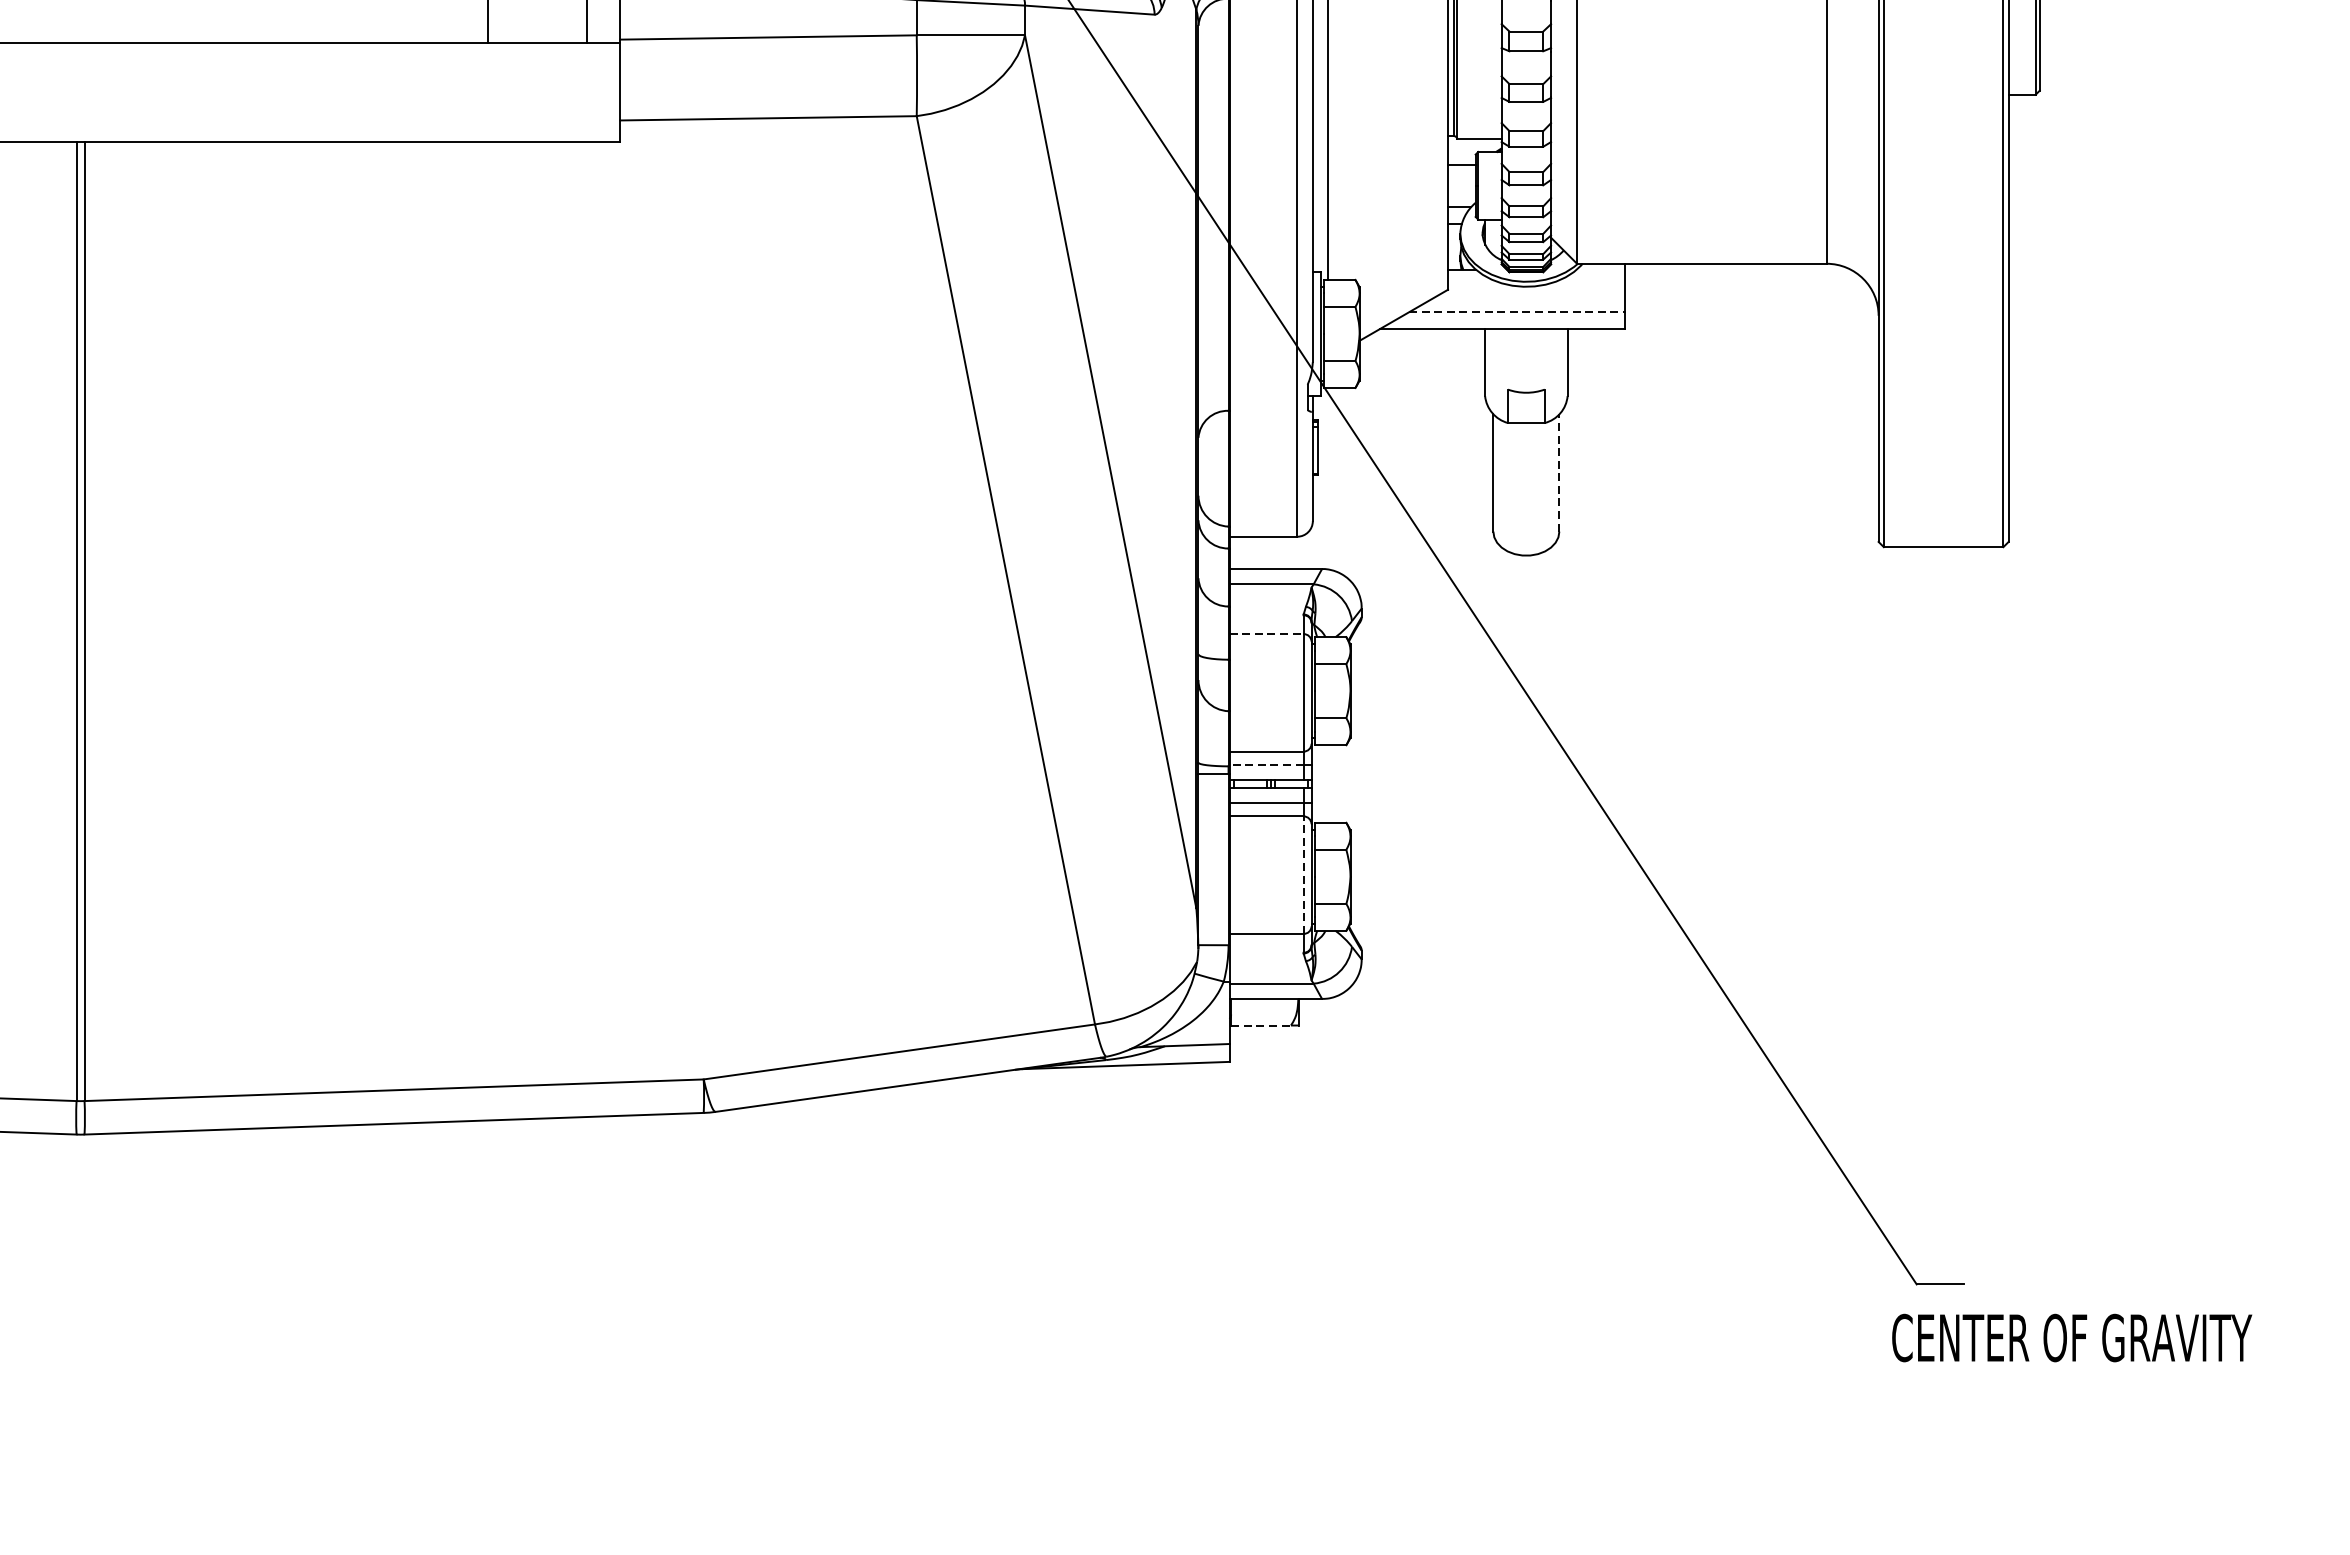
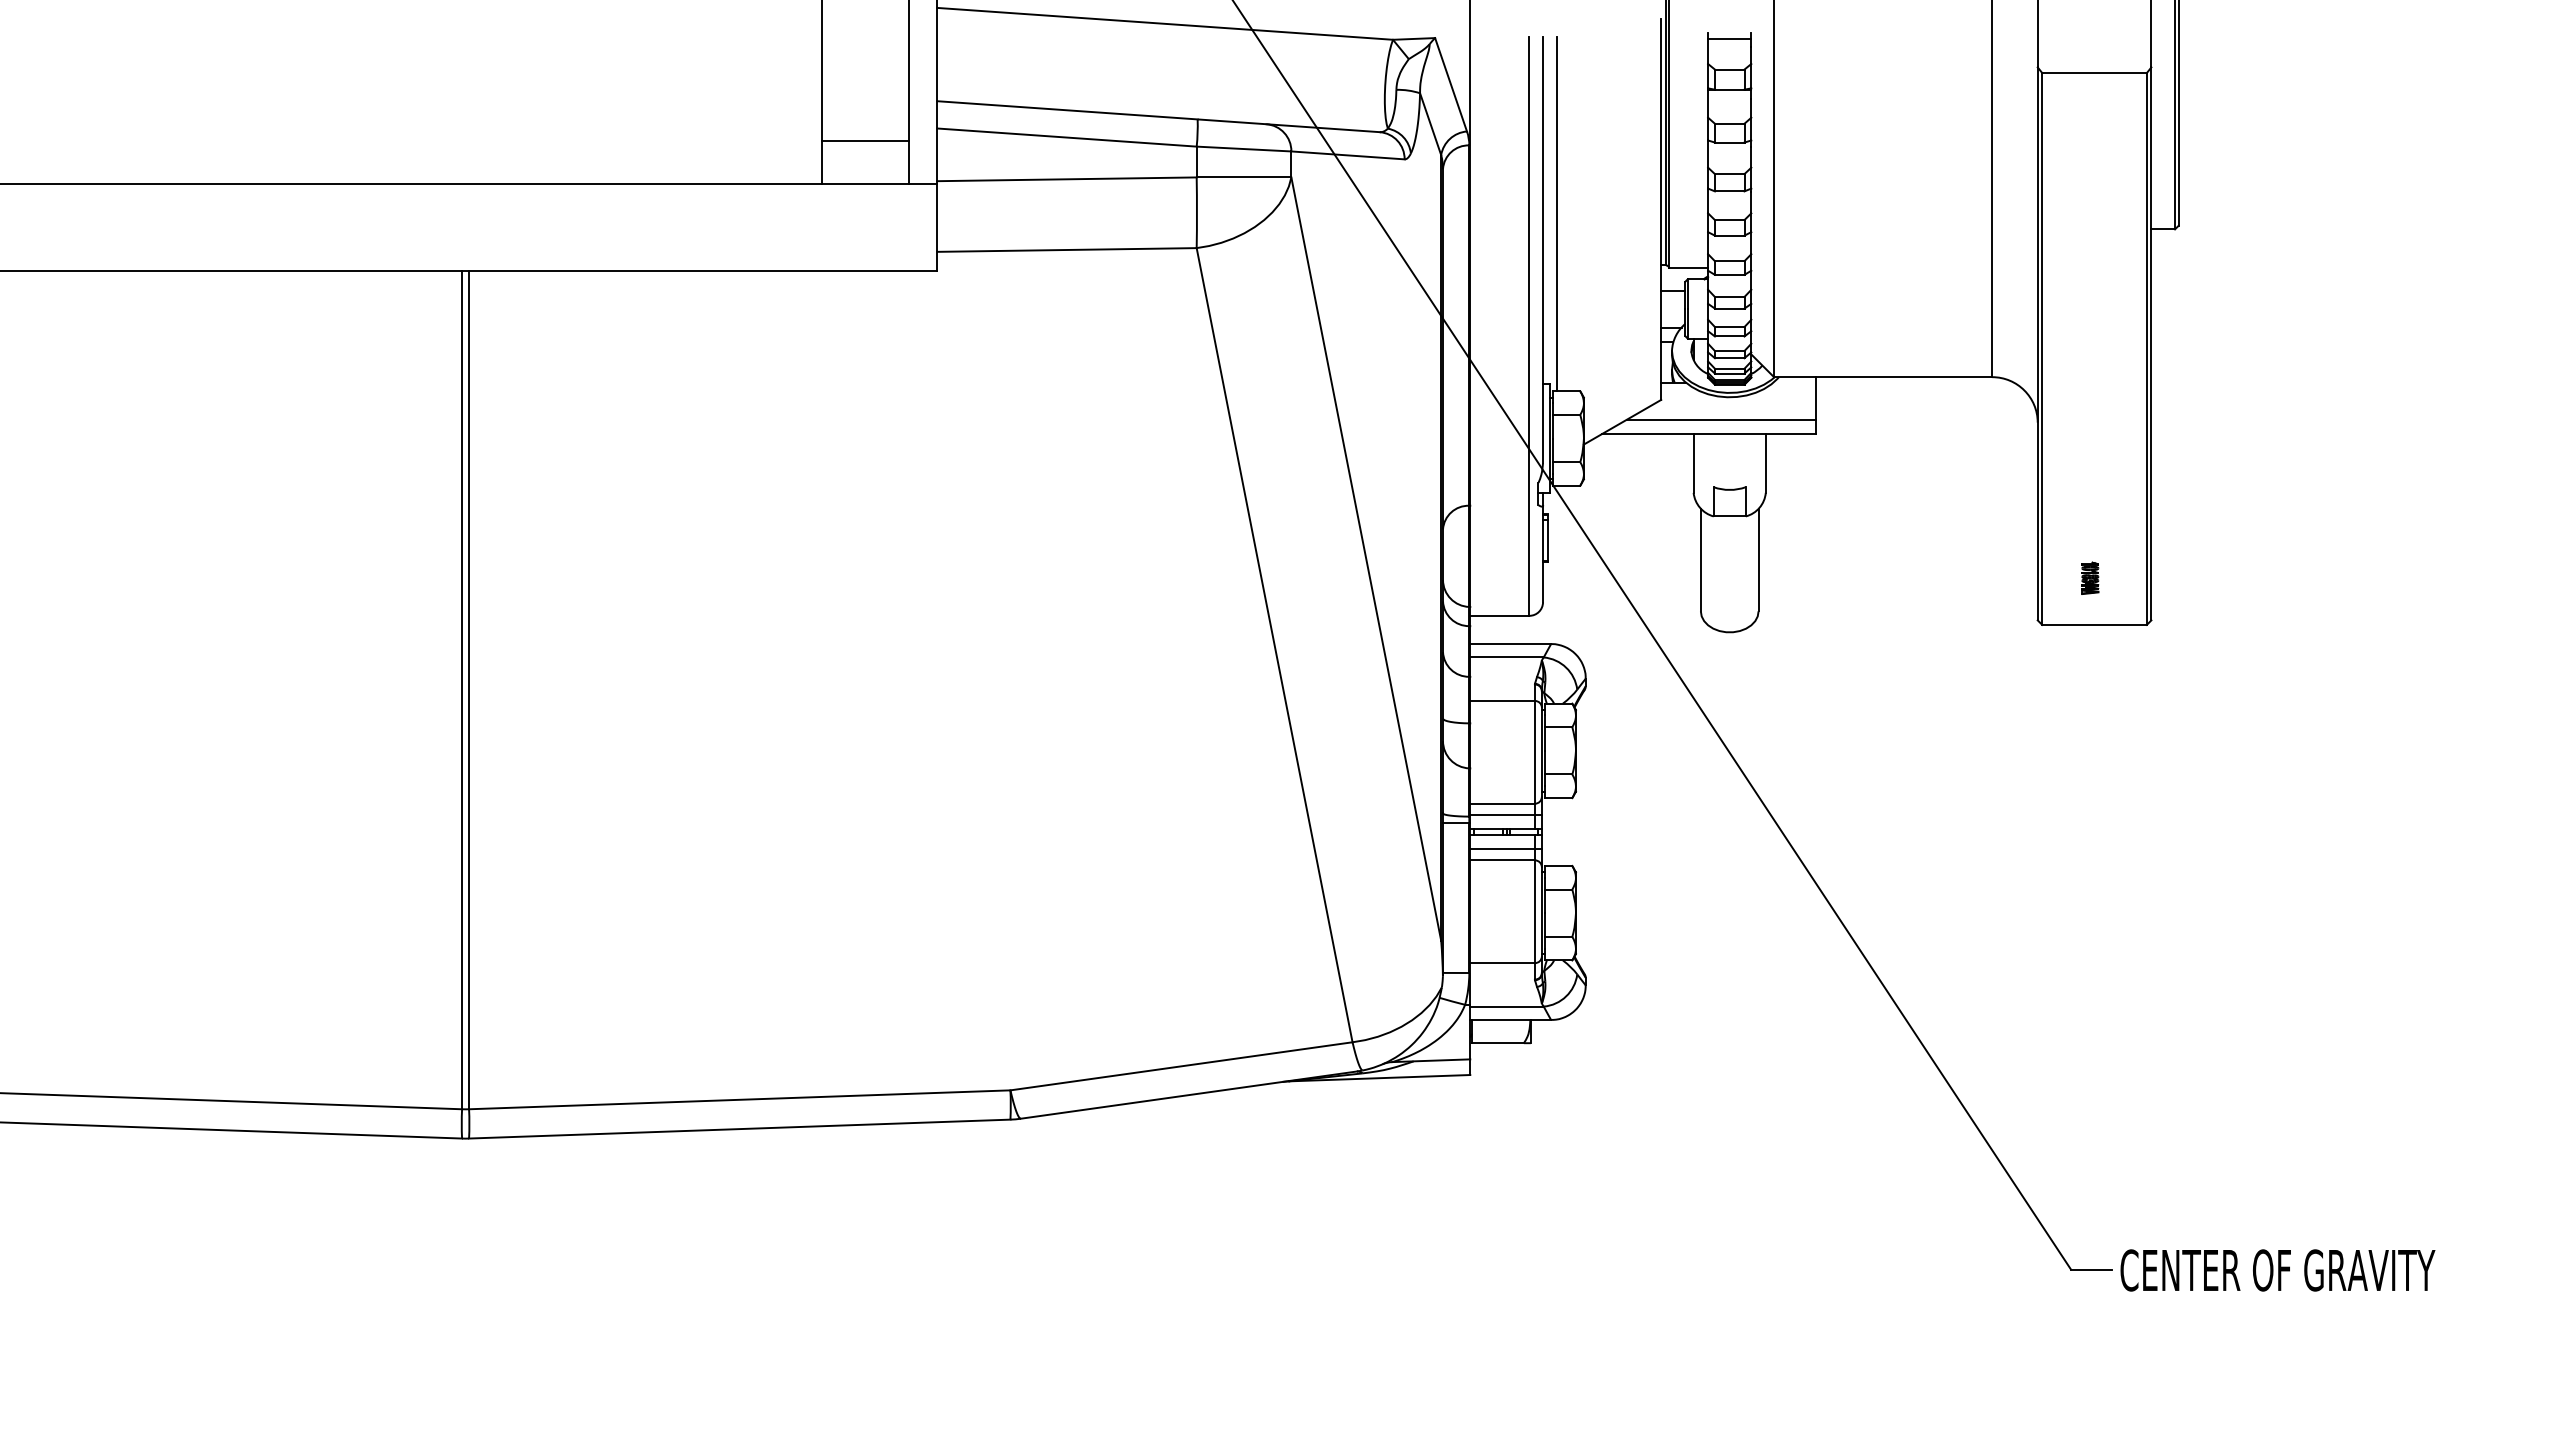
line: (1518, 312) -> (1722, 419), dashed -> solid
line: (1559, 472) -> (1758, 559), dashed -> solid
part: (1938, 492) -> (2090, 577), added
line: (1267, 634) -> (1503, 701), dashed -> solid
line: (1266, 765) -> (1502, 815), dashed -> solid
line: (1303, 874) -> (1534, 911), dashed -> solid
line: (1261, 1025) -> (1498, 1043), dashed -> solid
text: (2071, 1338) -> (2277, 1270), moved

